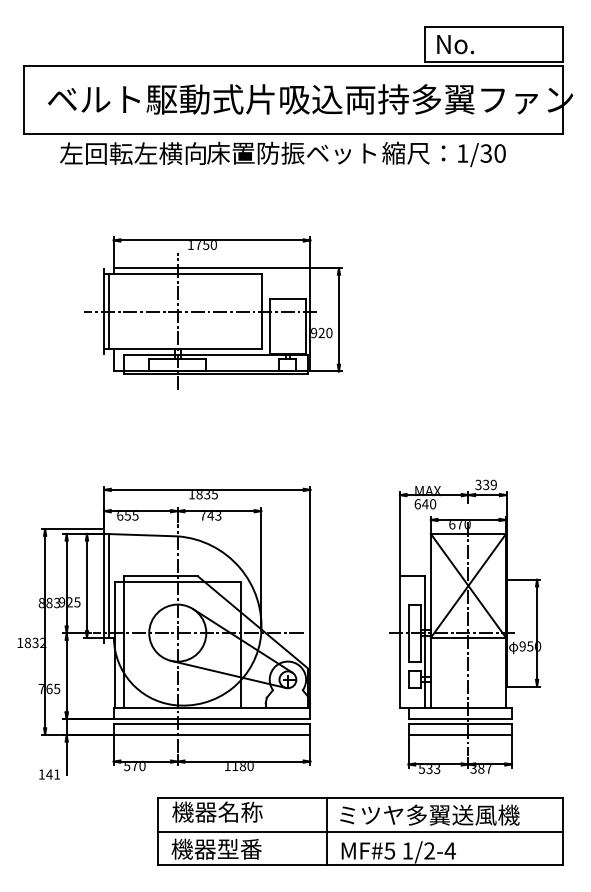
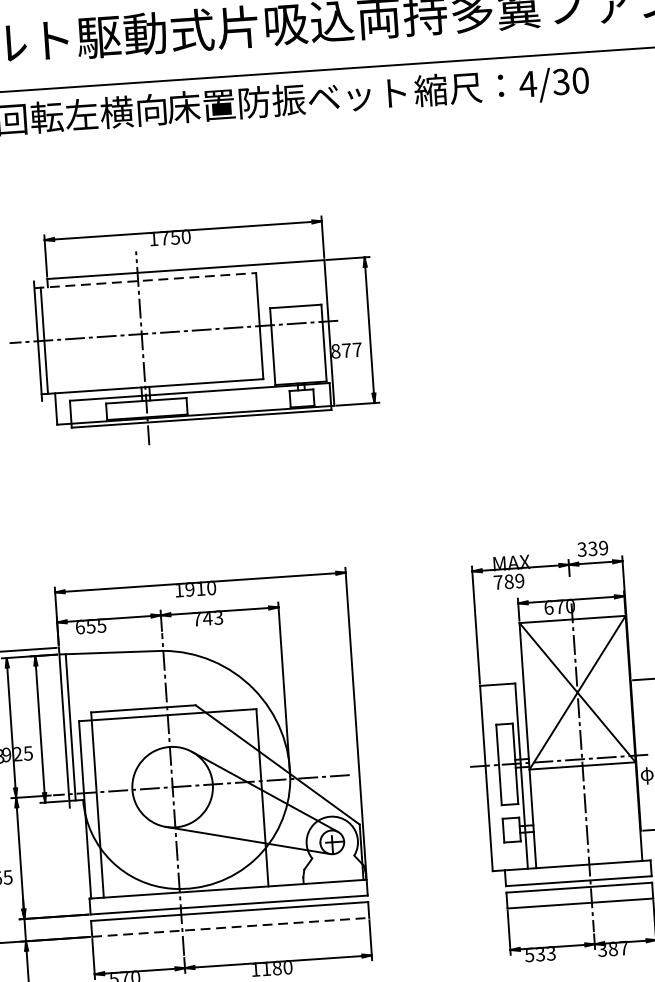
text: (462, 153) -> (527, 84), 1/30 -> 4/30
line: (182, 273) -> (144, 280), solid -> dashed
text: (321, 332) -> (346, 349), 920 -> 877
text: (207, 495) -> (201, 590), 1835 -> 1910
text: (425, 504) -> (509, 582), 640 -> 789
line: (212, 734) -> (231, 926), solid -> dashed

